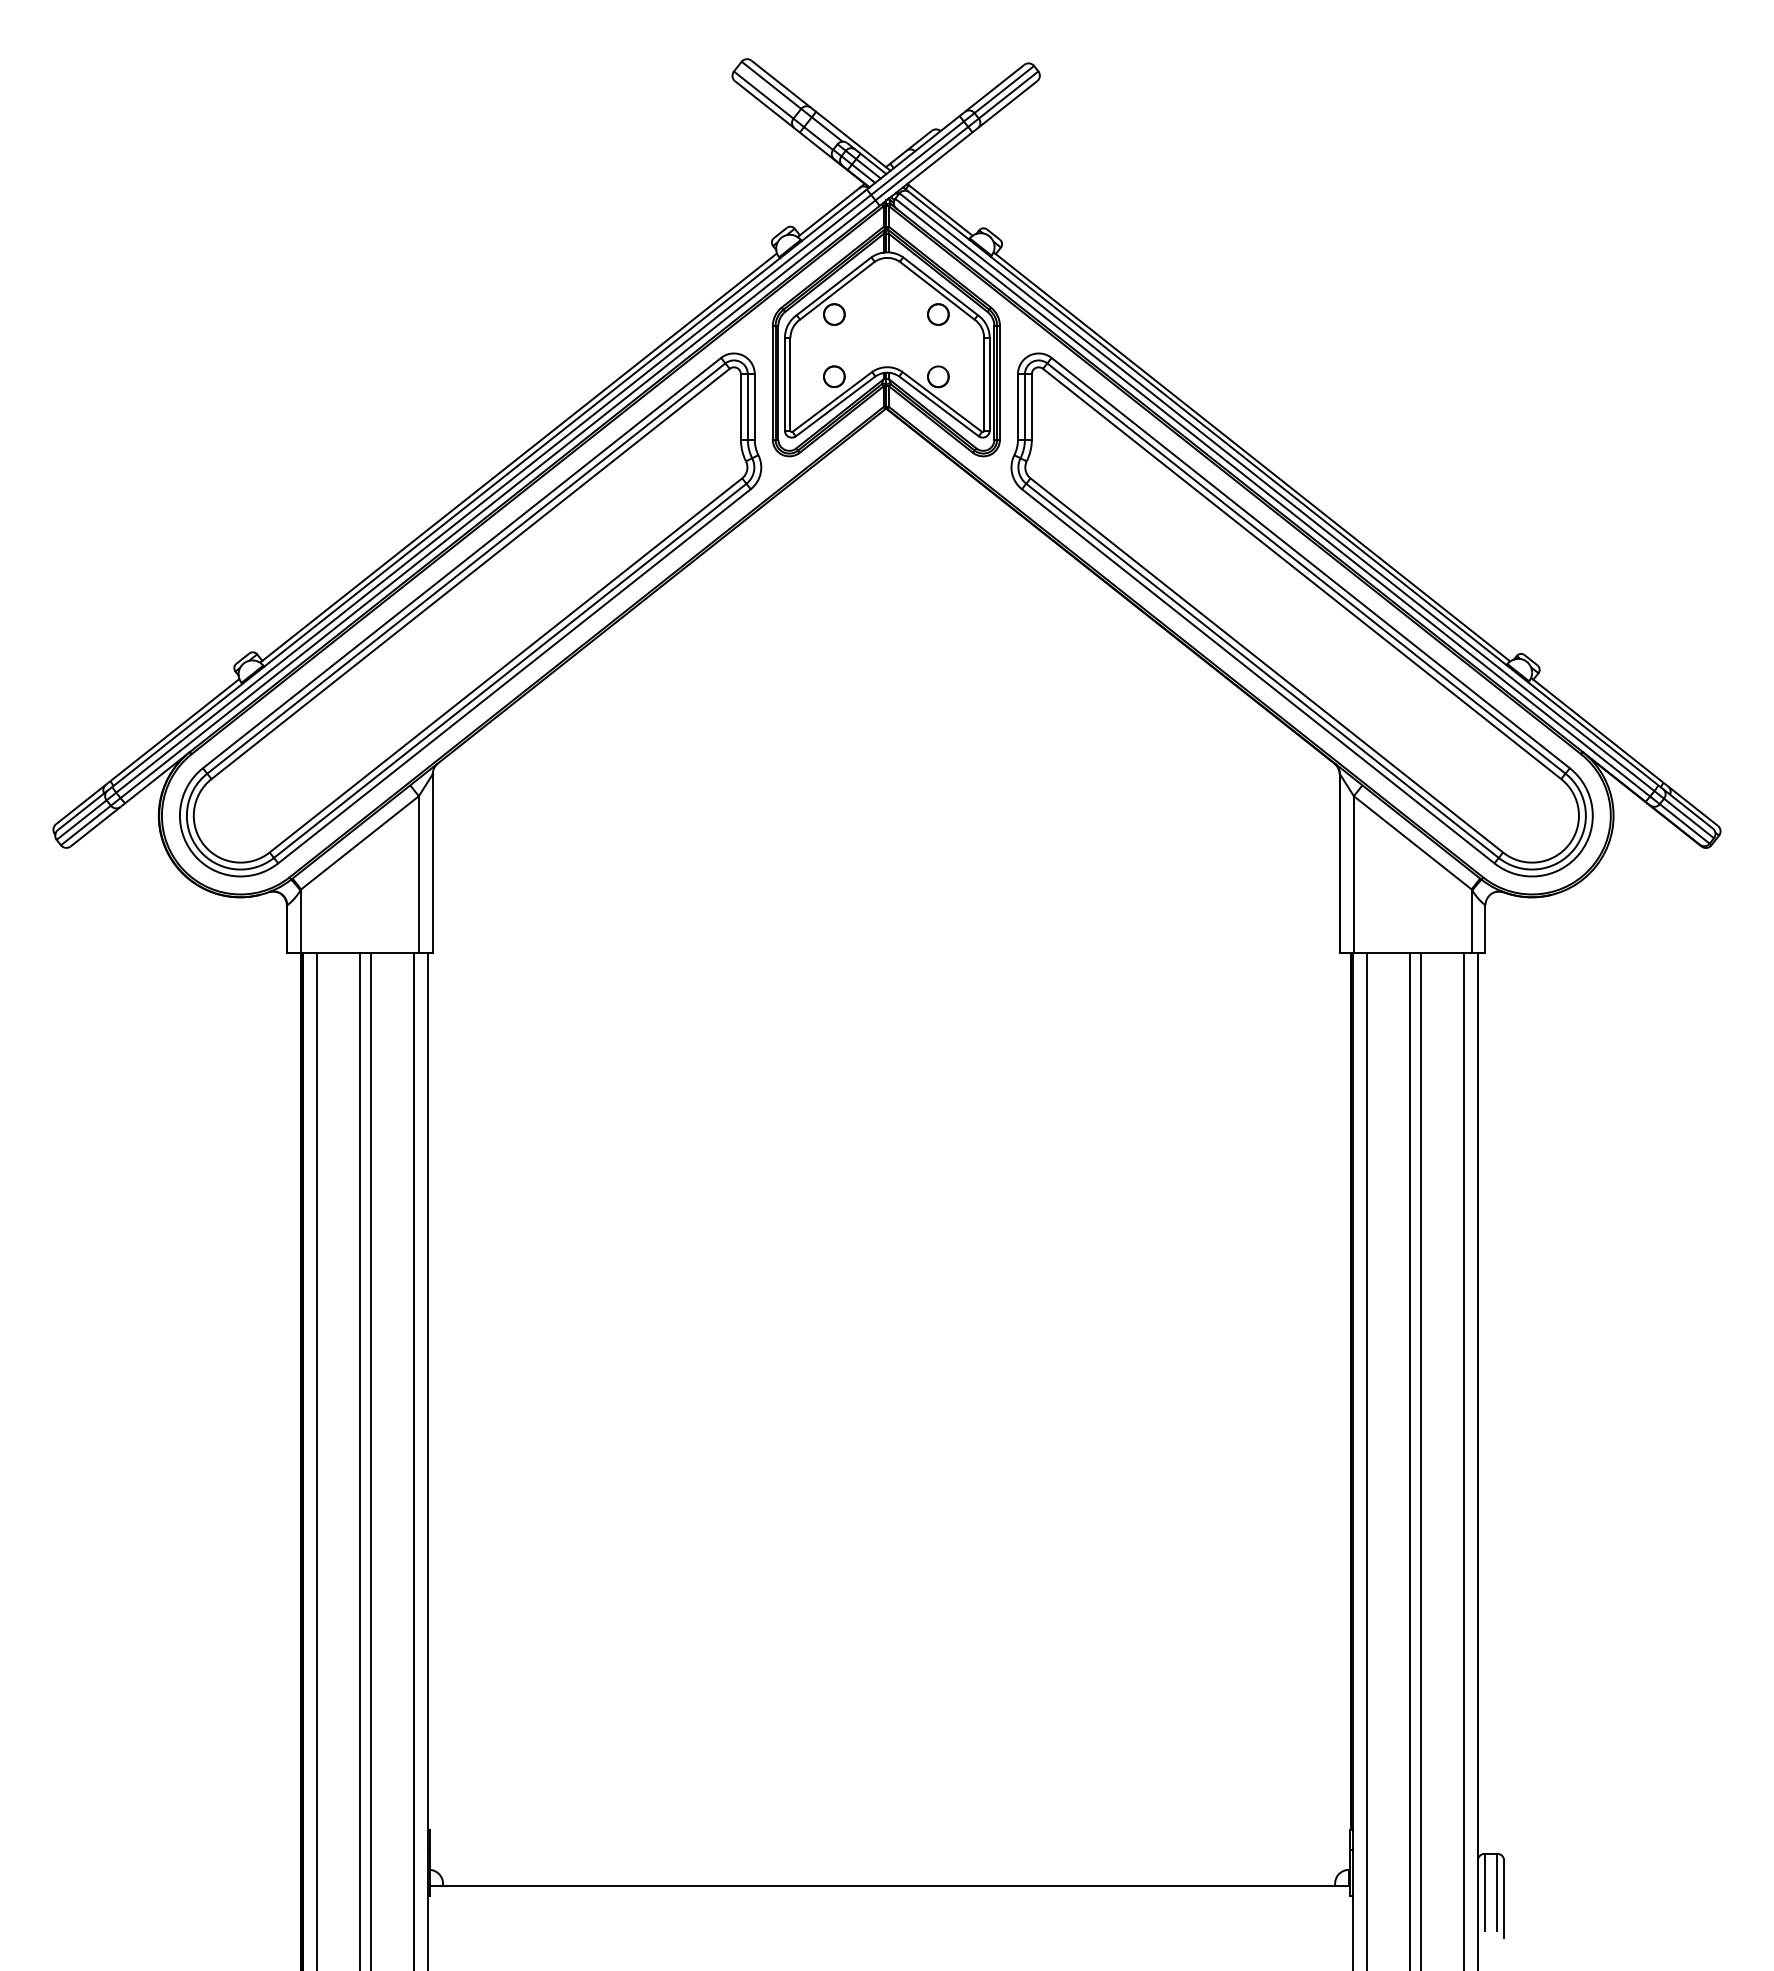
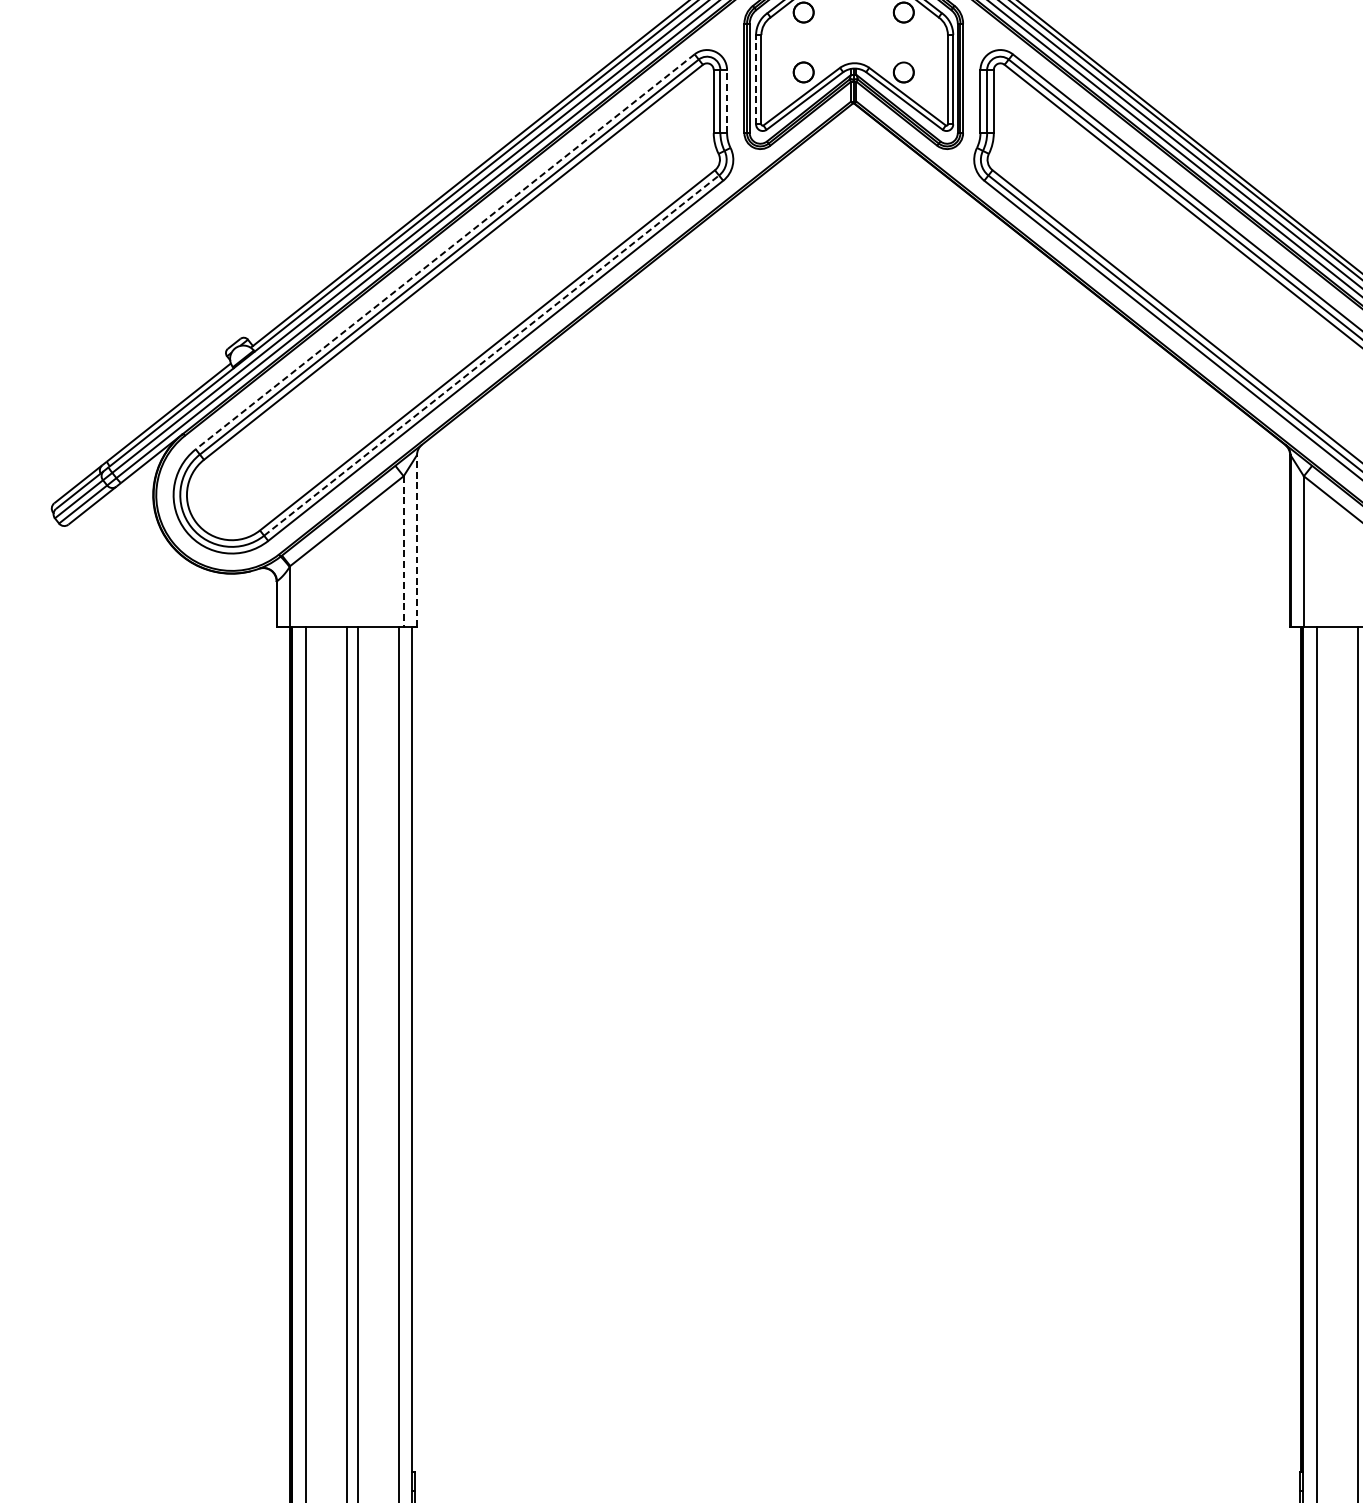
line: (784, 383) -> (755, 78), solid -> dashed
line: (754, 407) -> (726, 102), solid -> dashed
line: (461, 563) -> (444, 252), solid -> dashed
line: (510, 670) -> (491, 355), solid -> dashed
line: (432, 862) -> (416, 540), solid -> dashed
line: (418, 874) -> (403, 551), solid -> dashed

